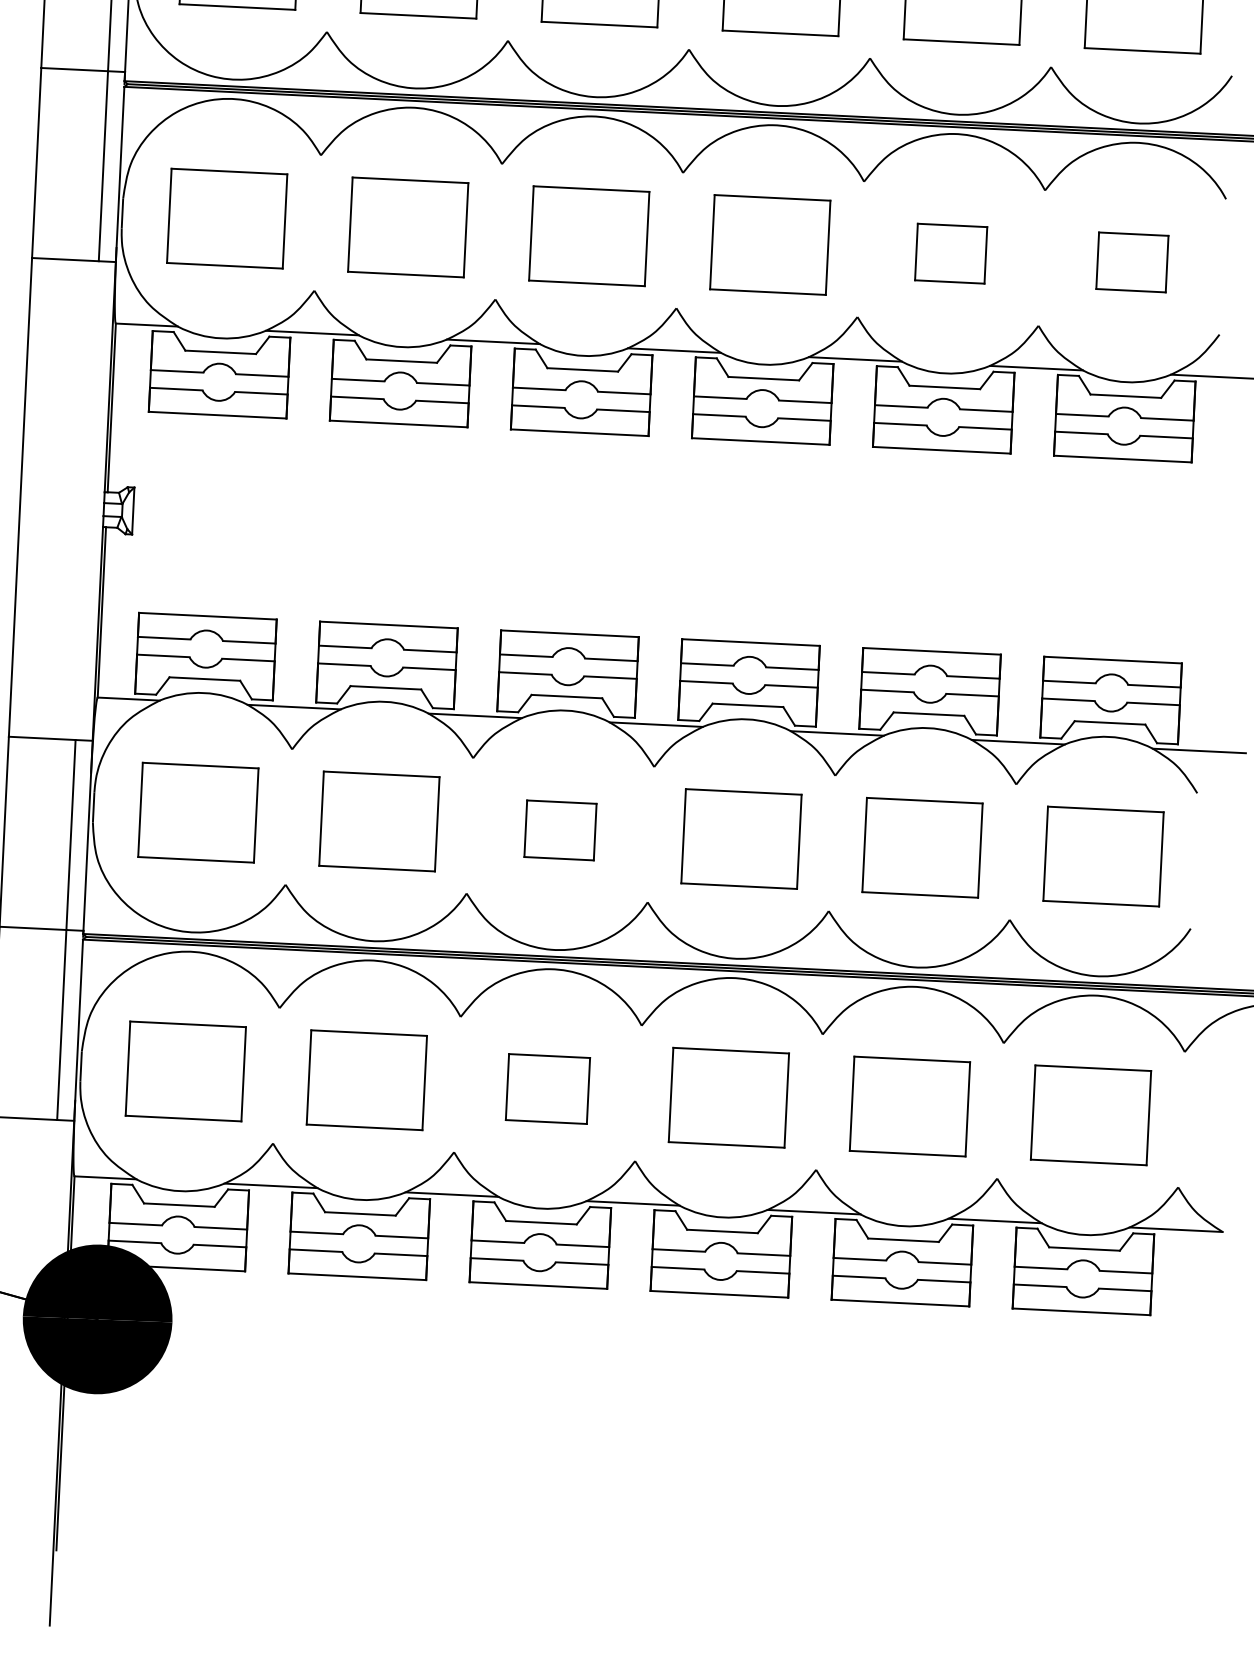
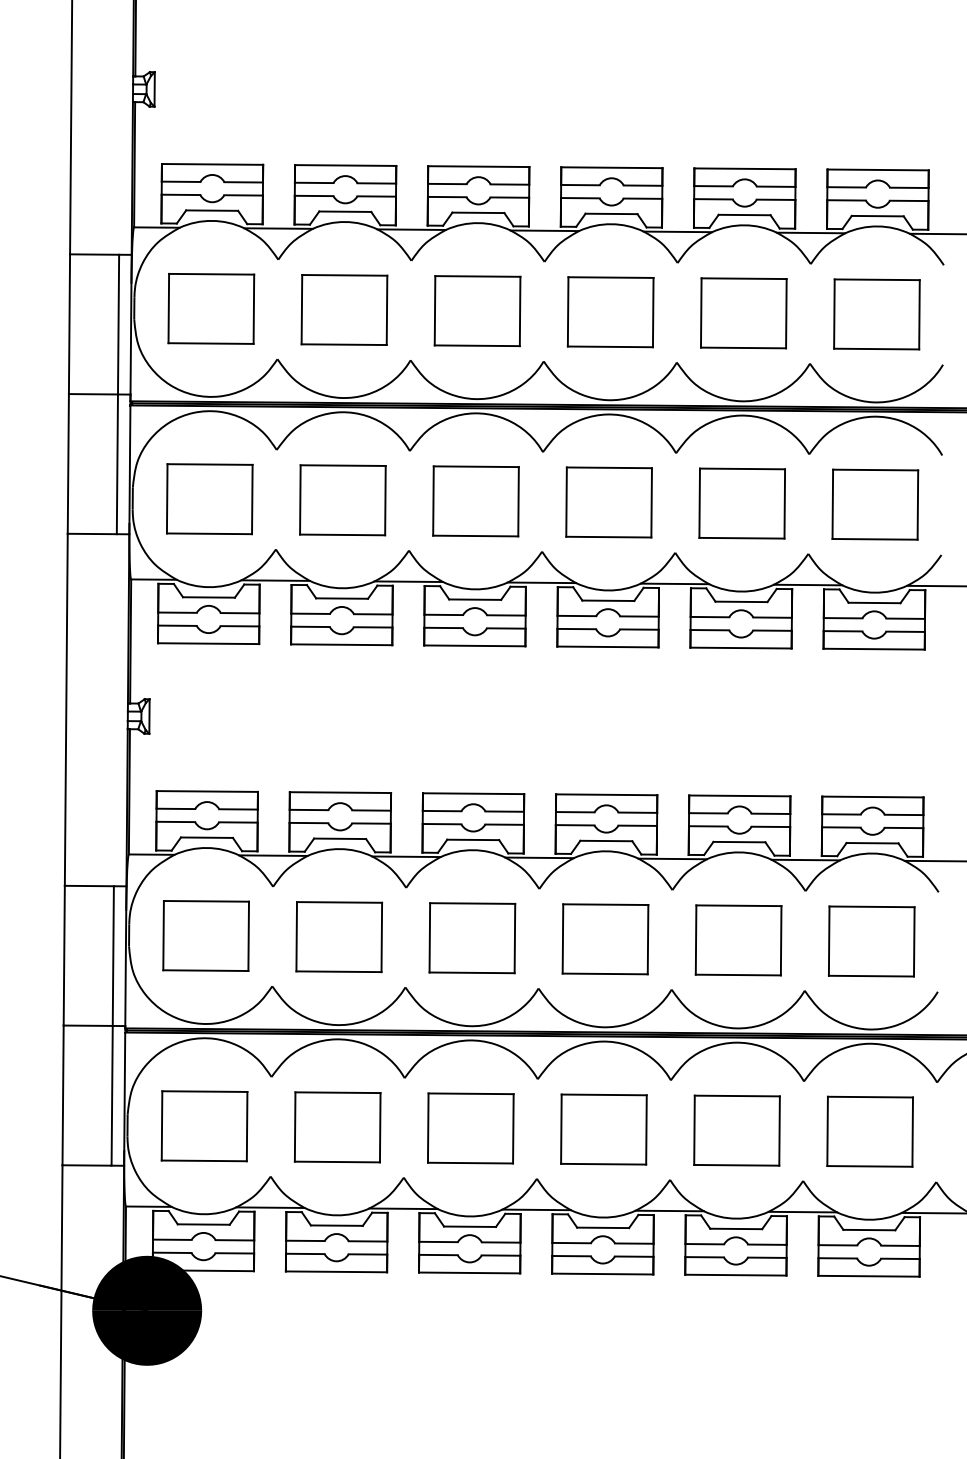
part: (950, 253) -> (741, 503), size x1.67
part: (1132, 262) -> (875, 504), size x1.67
part: (560, 830) -> (472, 938), size x1.67
part: (547, 1089) -> (470, 1128), size x1.43

